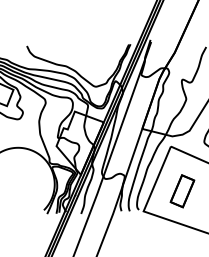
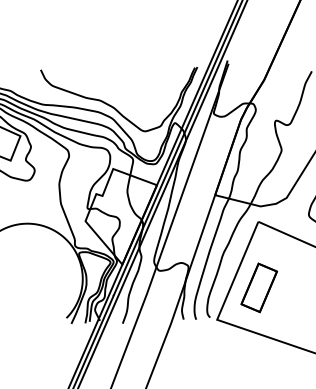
part: (182, 191) -> (259, 288), moved

